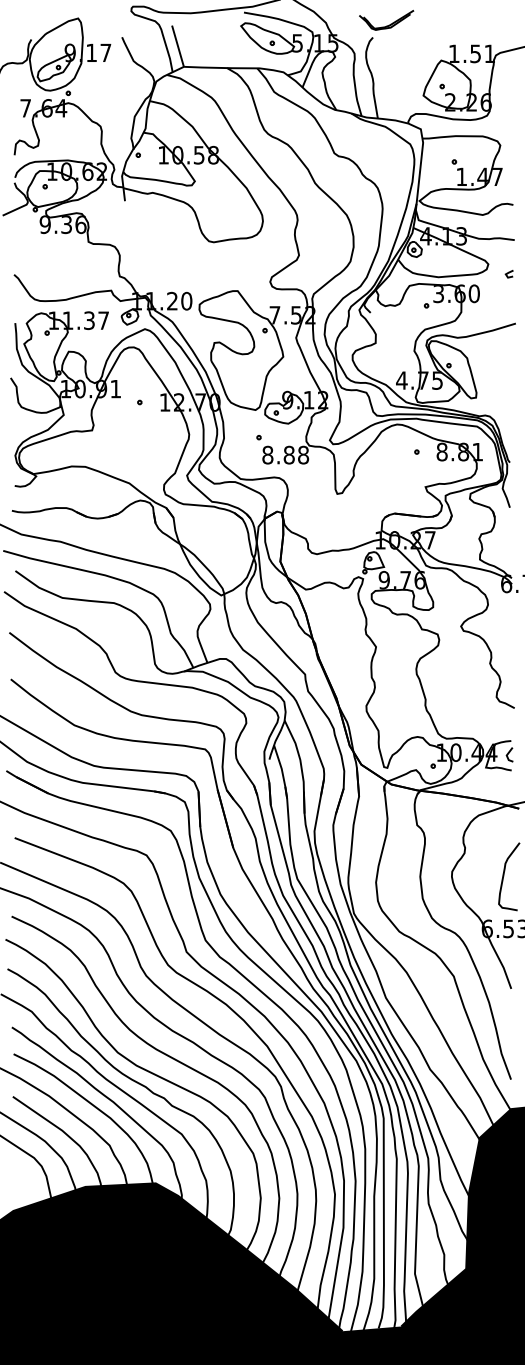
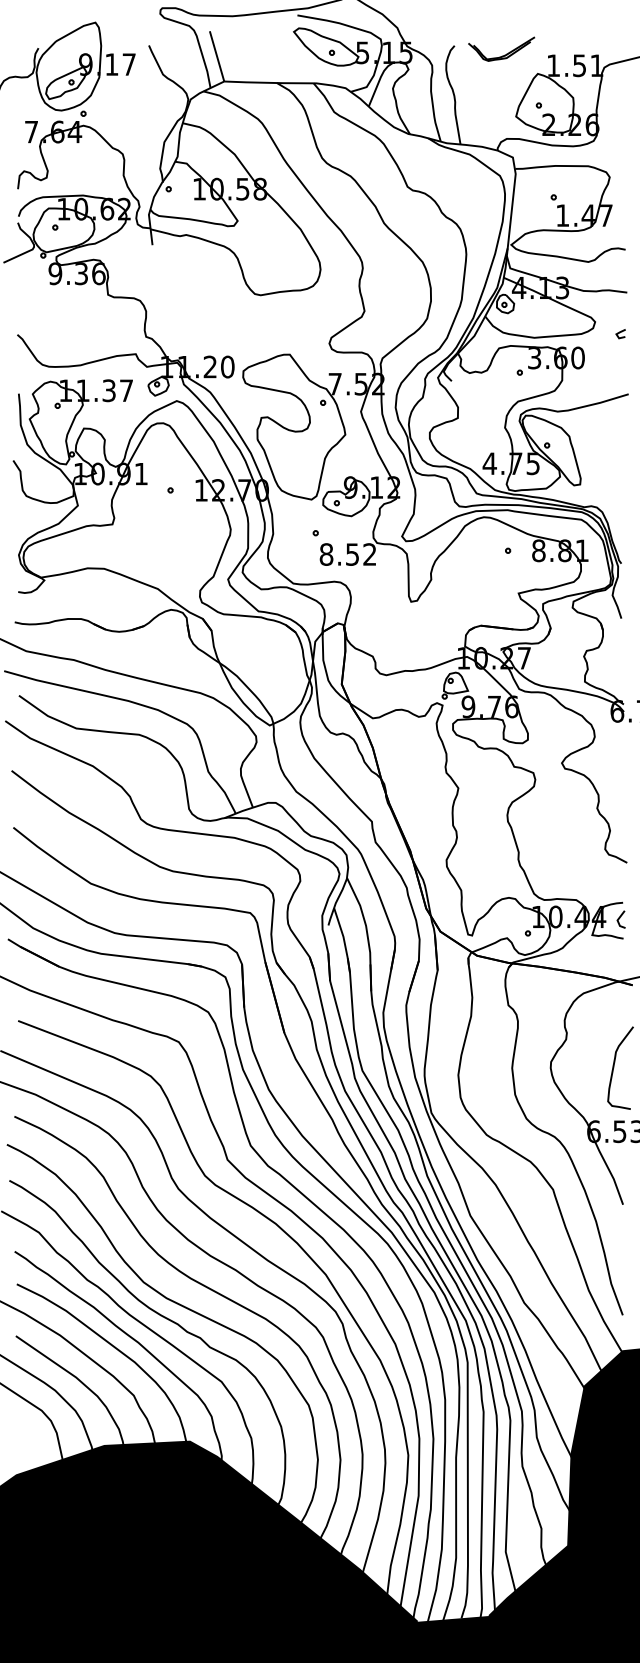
part: (386, 20) -> (501, 49), moved
text: (296, 454) -> (361, 553), 8.88 -> 8.52

